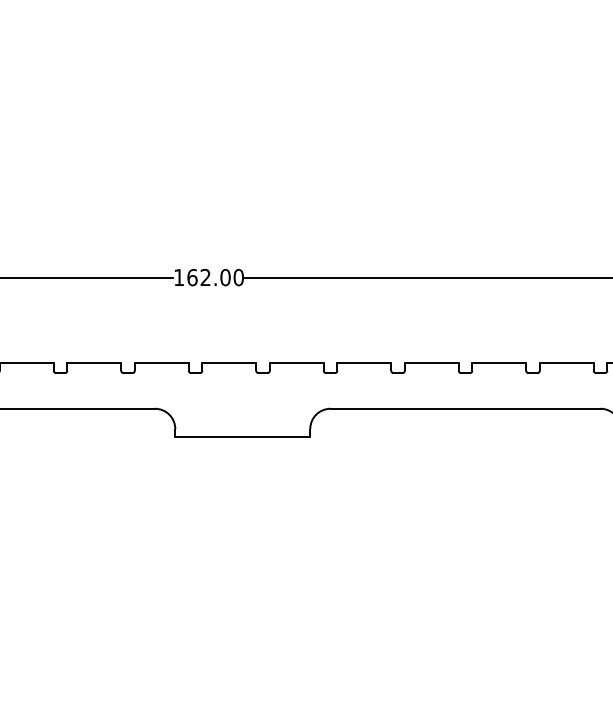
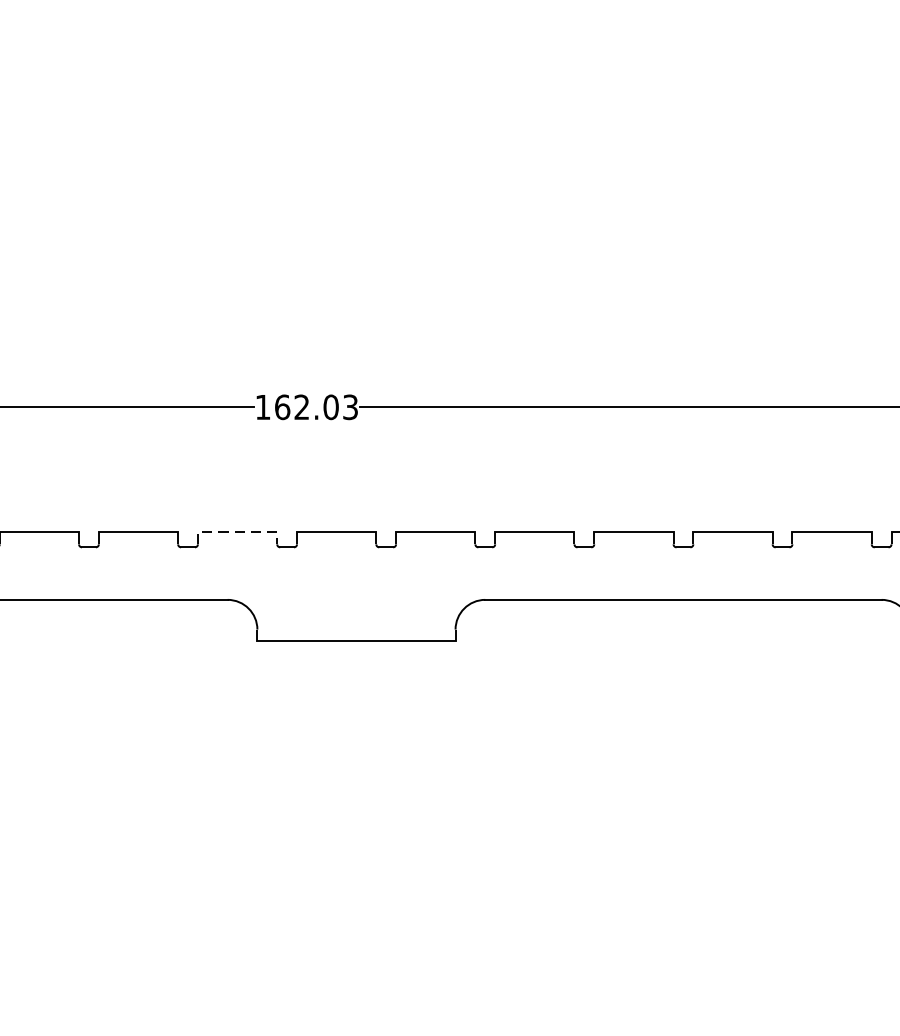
text: (238, 277) -> (350, 407), 162.00 -> 162.03
line: (161, 362) -> (237, 531), solid -> dashed

